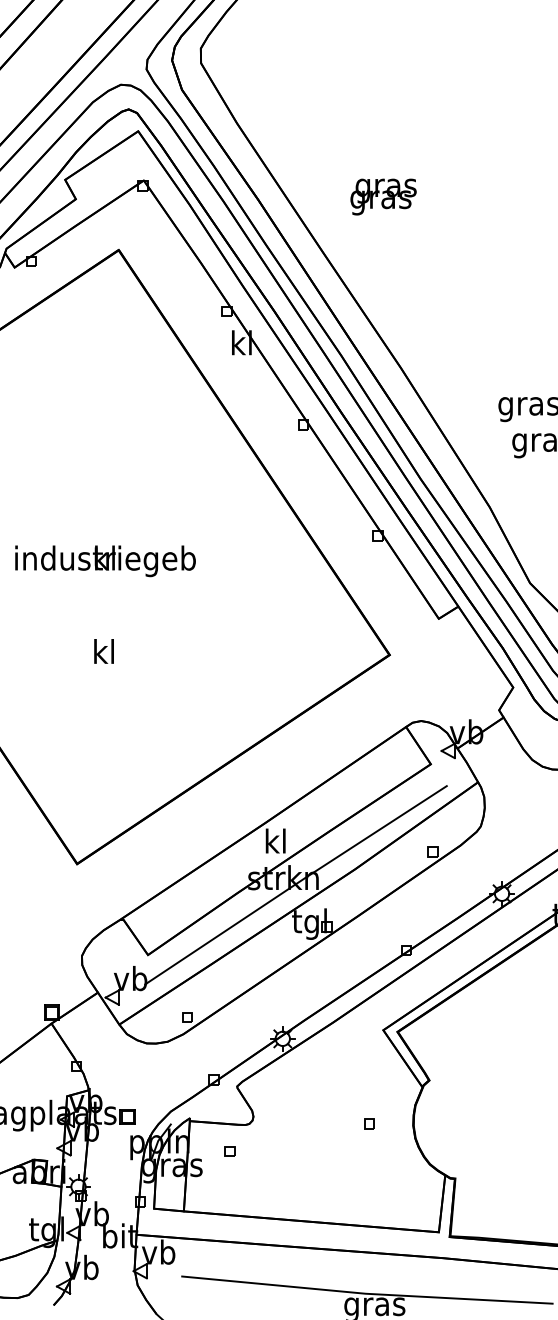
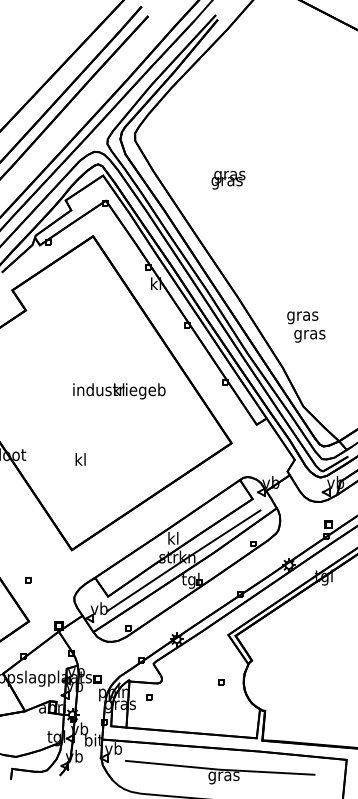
text: (383, 195) -> (228, 179), moved
text: (105, 561) -> (119, 391), moved
text: (103, 651) -> (80, 459), moved

